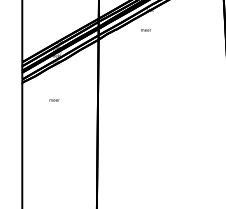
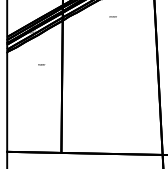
text: (144, 29) -> (112, 16), moved
text: (54, 99) -> (41, 64), moved

